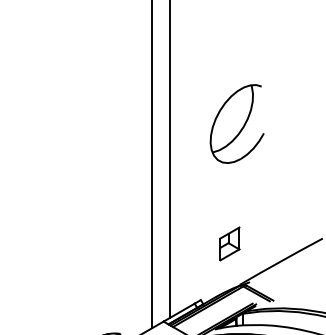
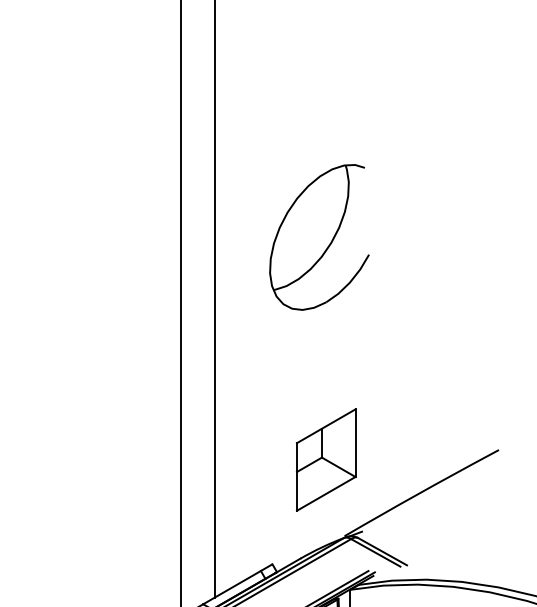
part: (236, 123) -> (318, 236), moved
part: (229, 243) -> (325, 459), size x1.67

